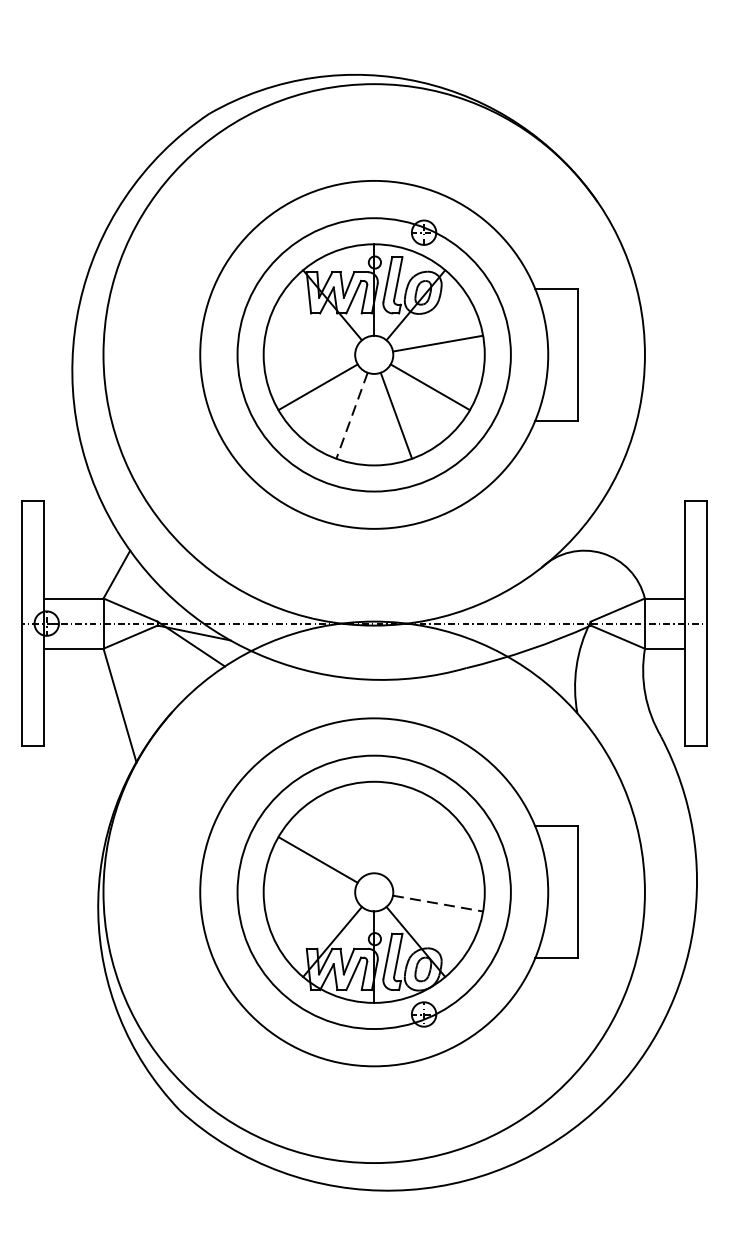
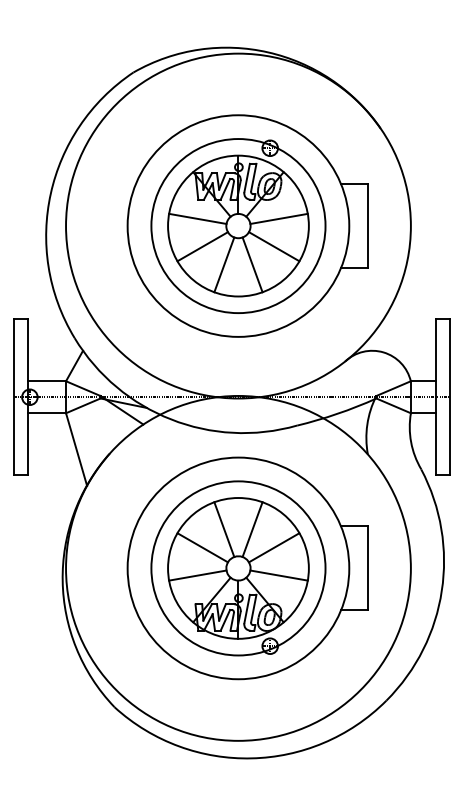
line: (309, 342) -> (197, 218), added
line: (352, 416) -> (224, 265), dashed -> solid
line: (352, 831) -> (224, 529), added
line: (396, 831) -> (252, 529), added
line: (429, 859) -> (273, 547), added
line: (309, 903) -> (197, 575), added
line: (438, 903) -> (279, 575), dashed -> solid

